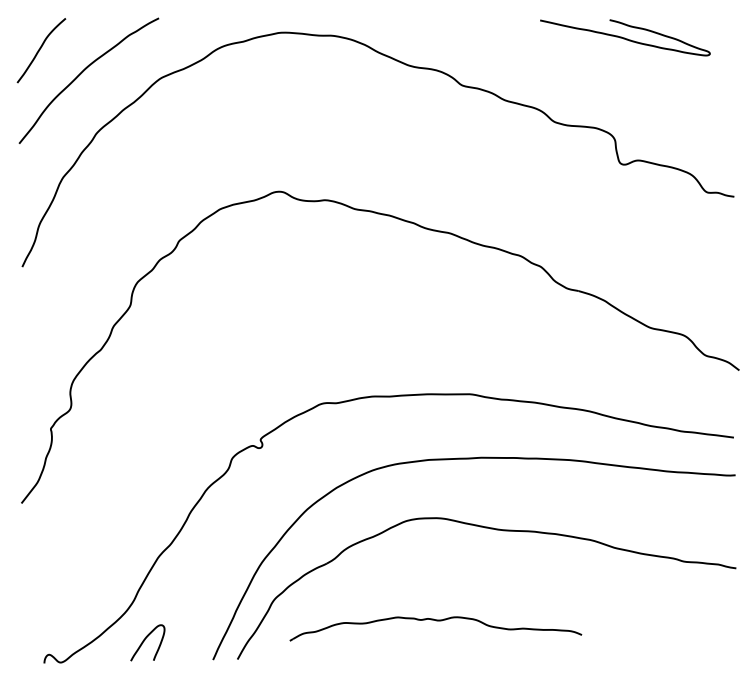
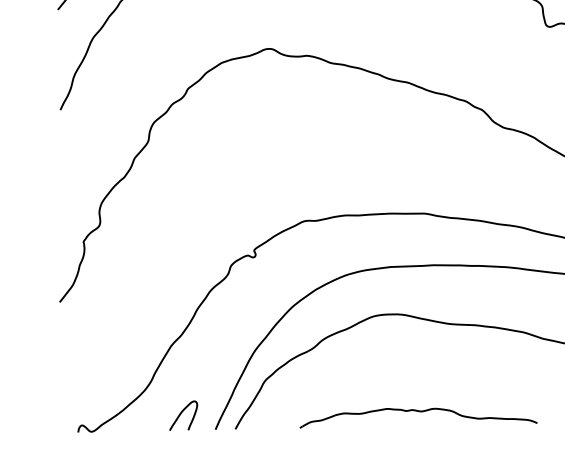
part: (436, 621) -> (419, 412), moved
curve: (145, 640) -> (181, 413), moved

